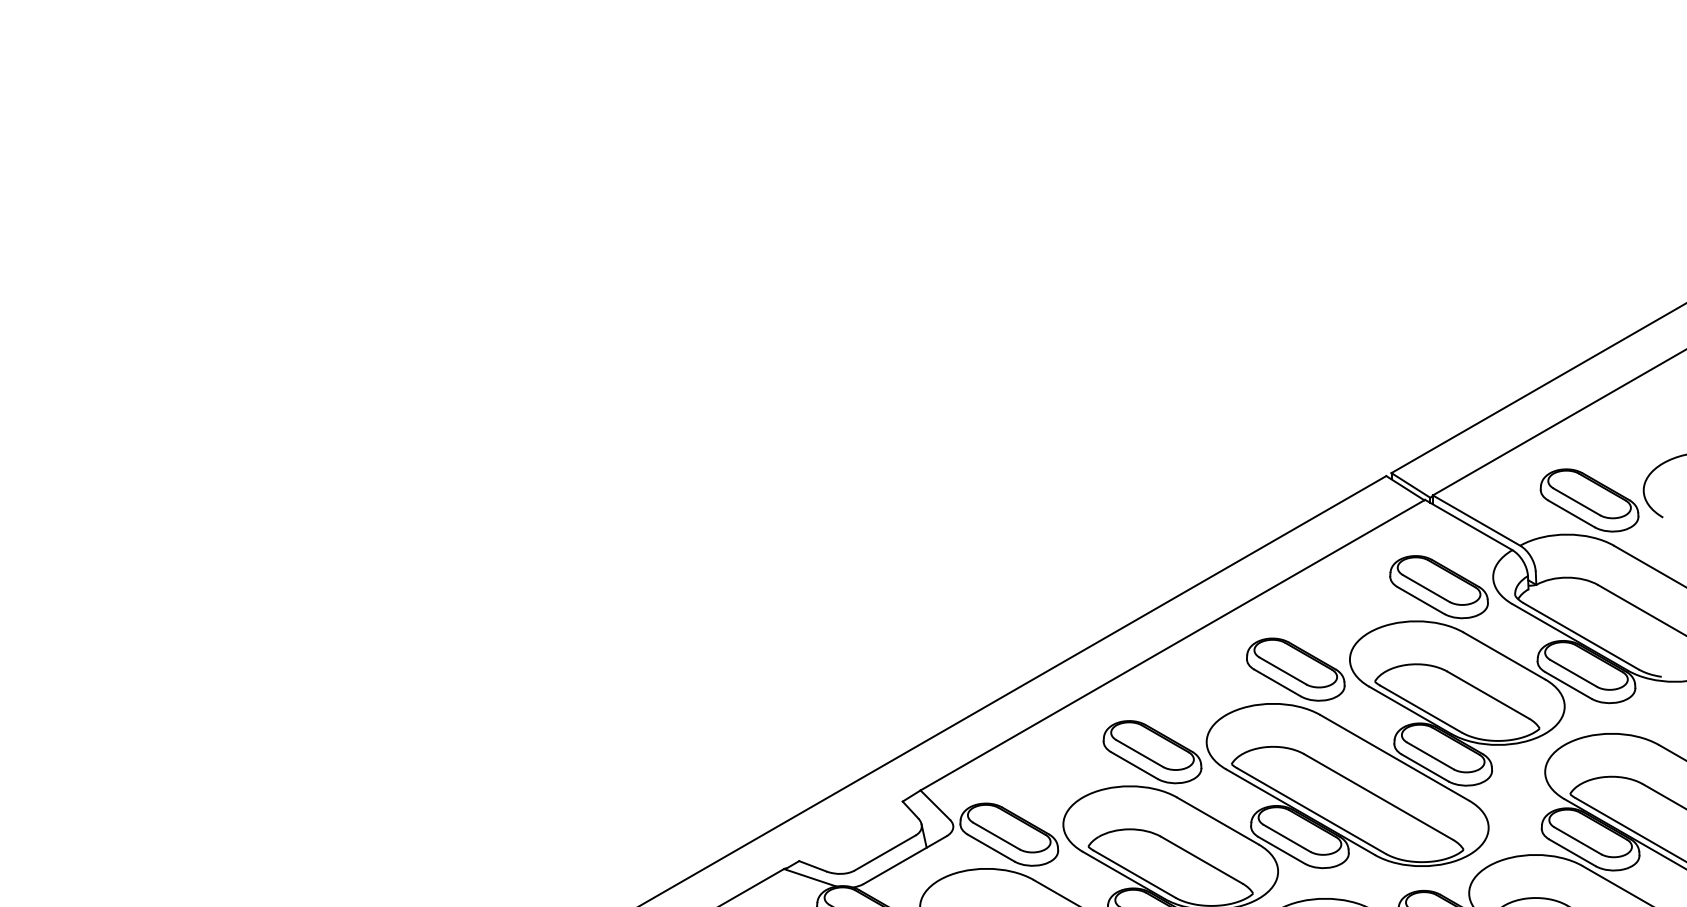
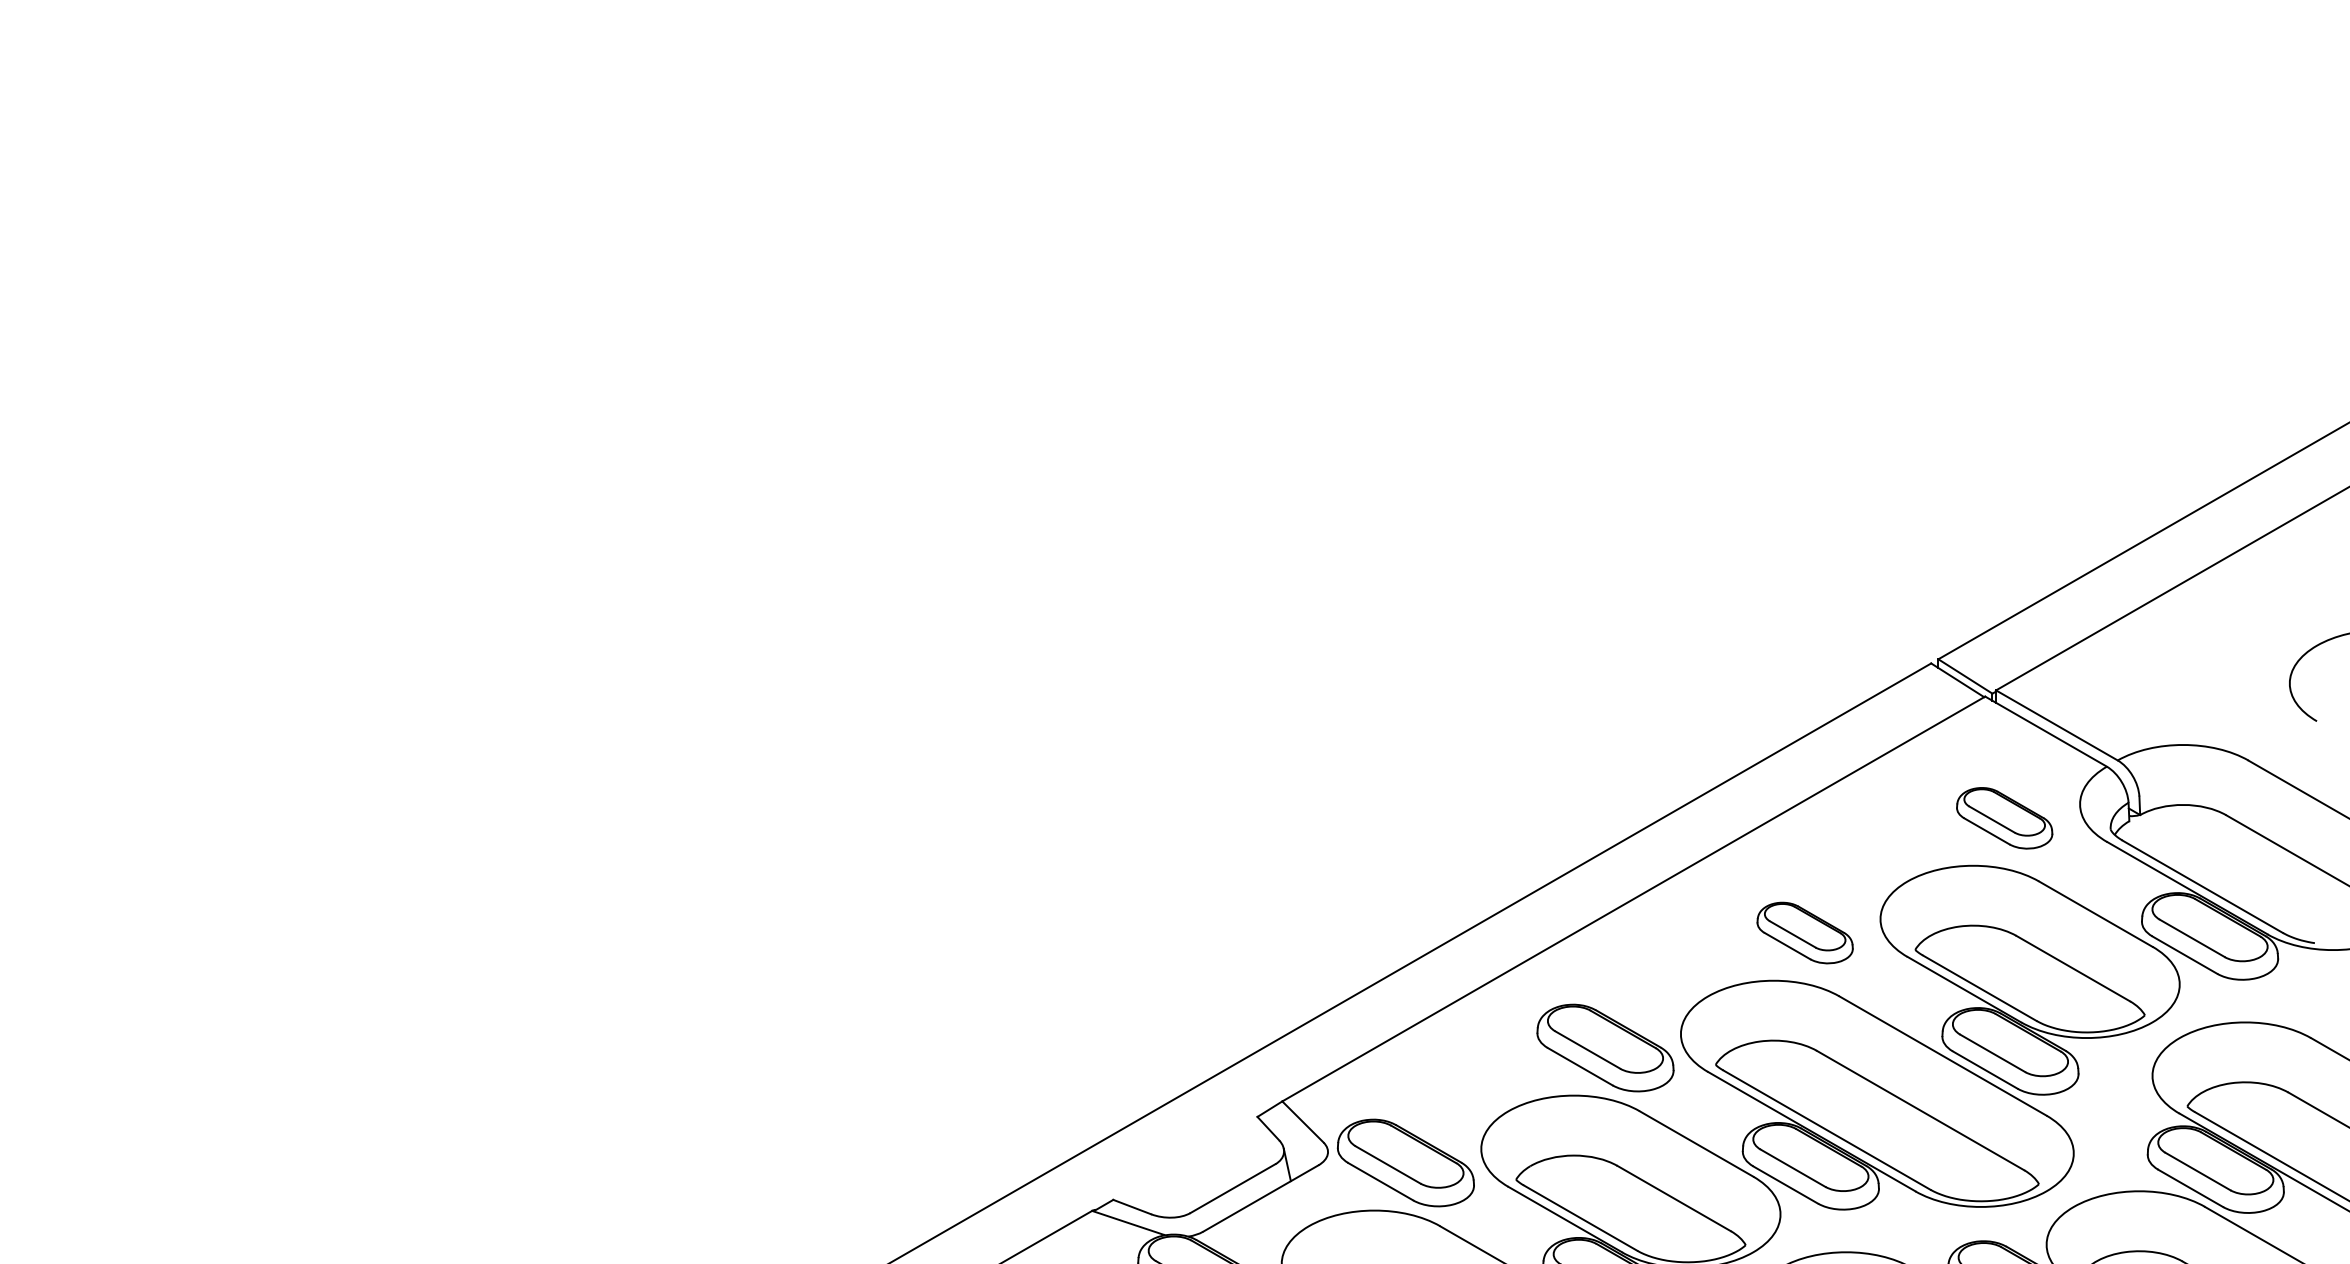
part: (1589, 500) -> (2214, 697), removed
part: (1438, 587) -> (2003, 818), size x0.7
part: (1295, 669) -> (1804, 932), size x0.7

